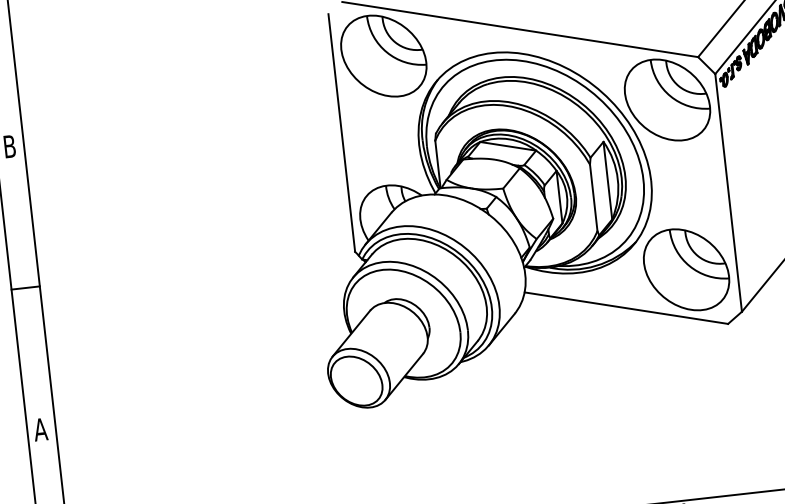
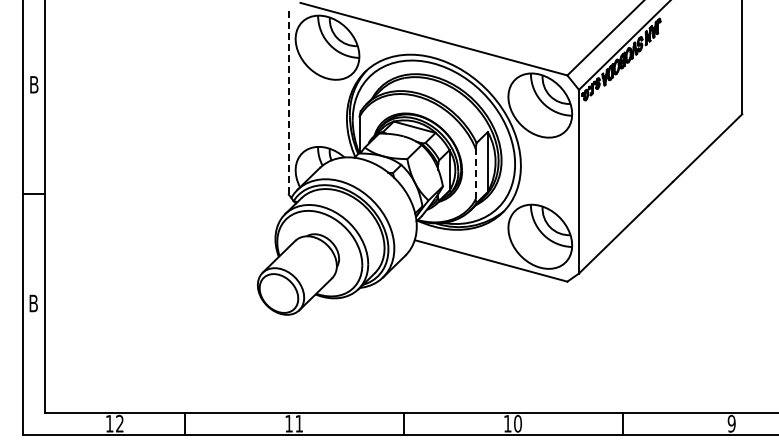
line: (341, 132) -> (288, 102), solid -> dashed
line: (593, 197) -> (475, 173), solid -> dashed
text: (40, 429) -> (33, 303), A -> B

